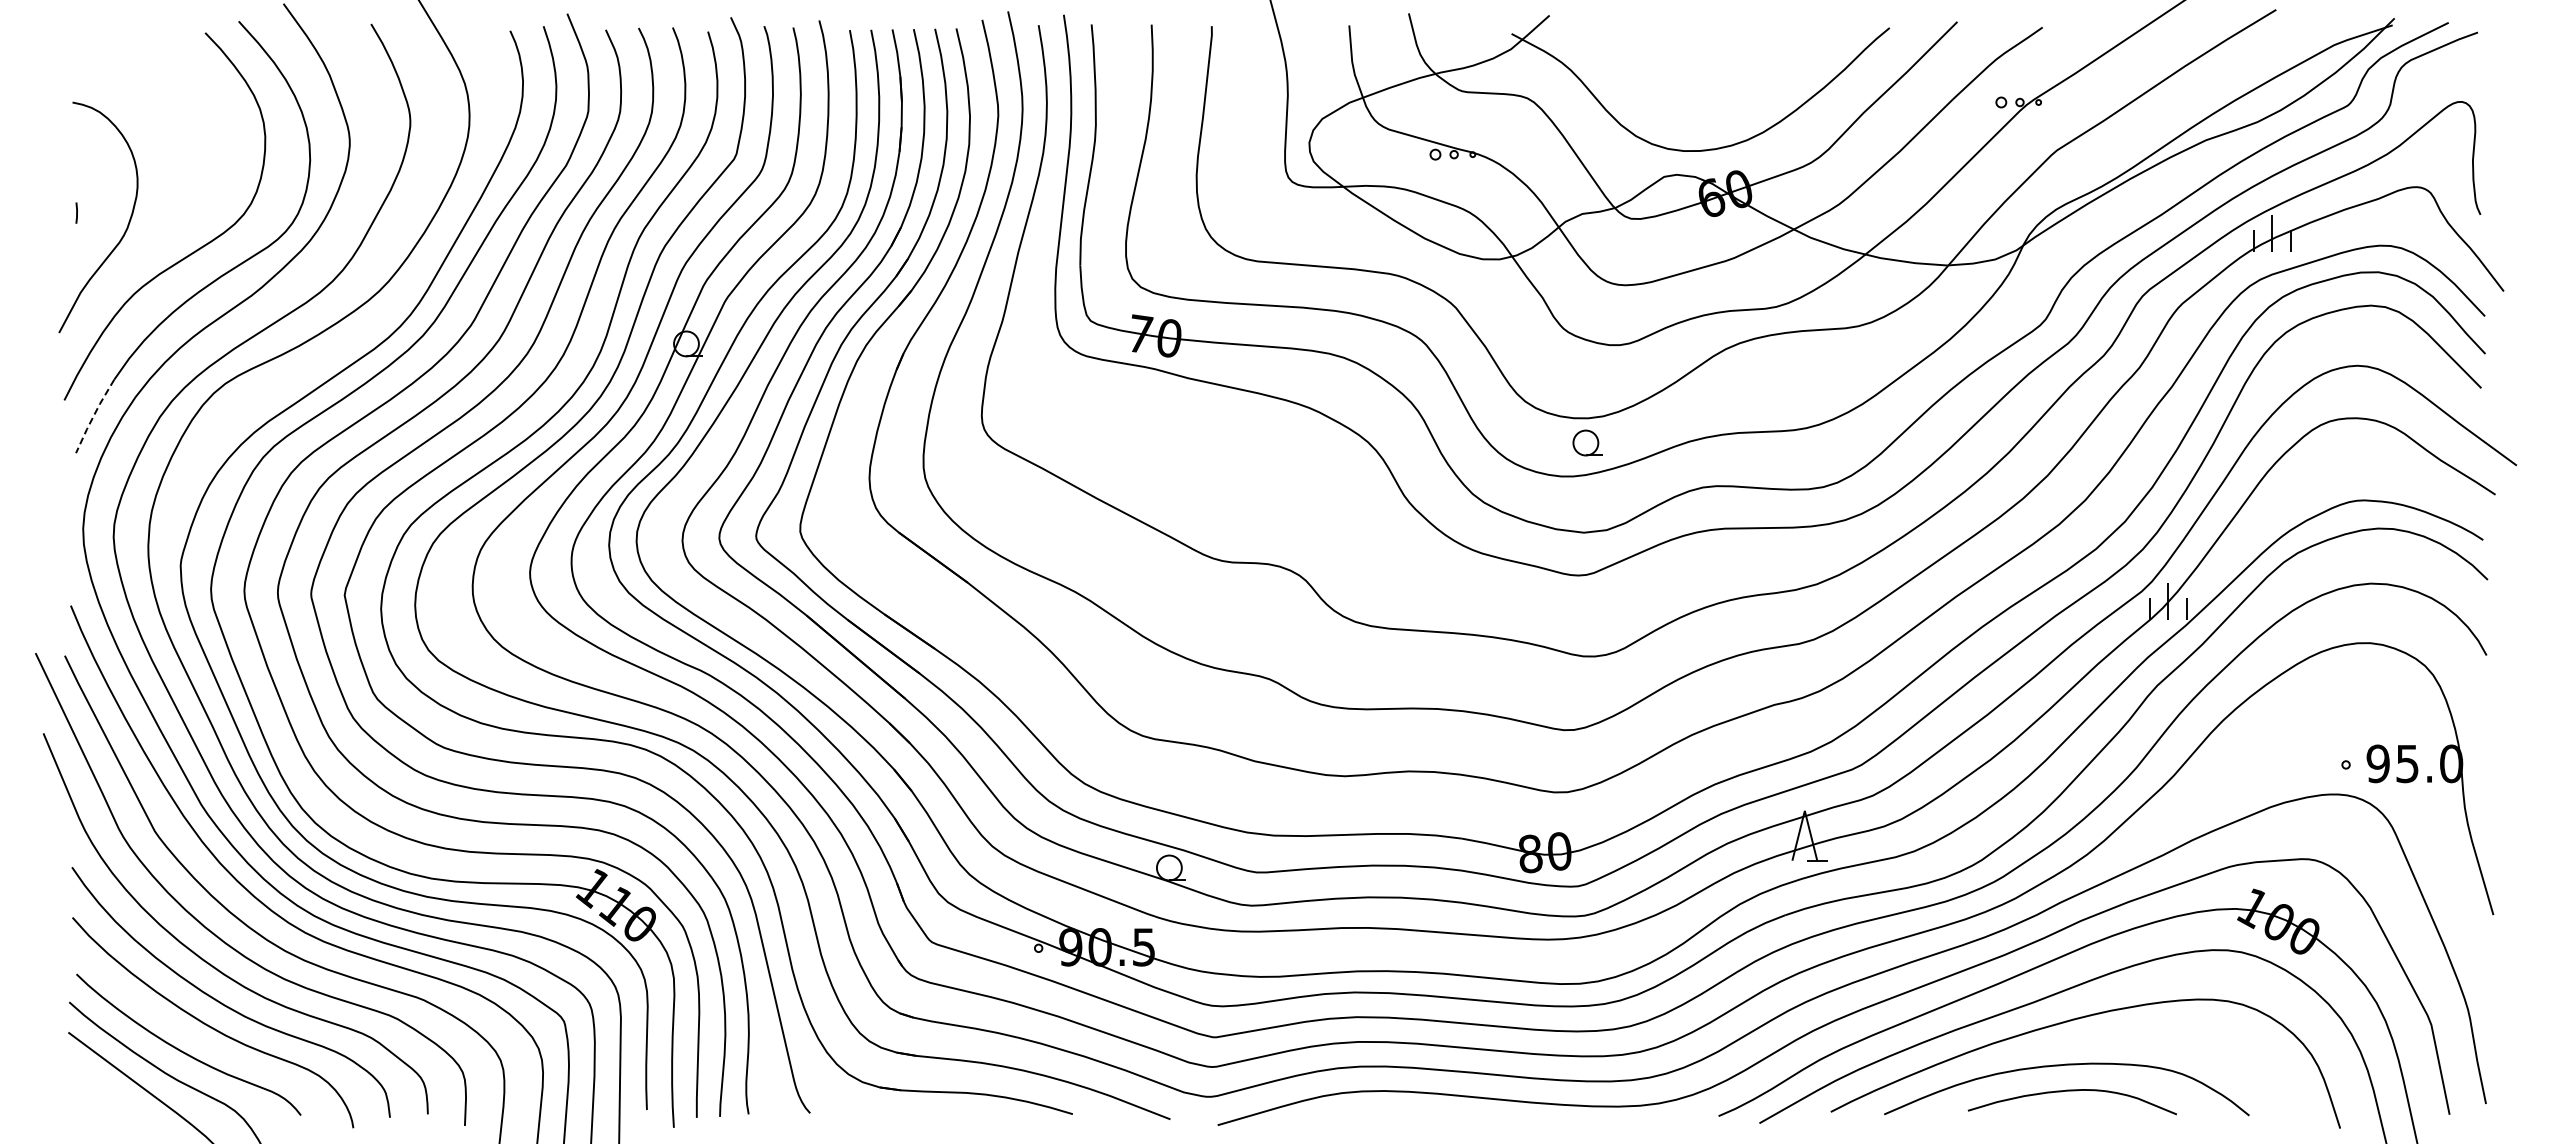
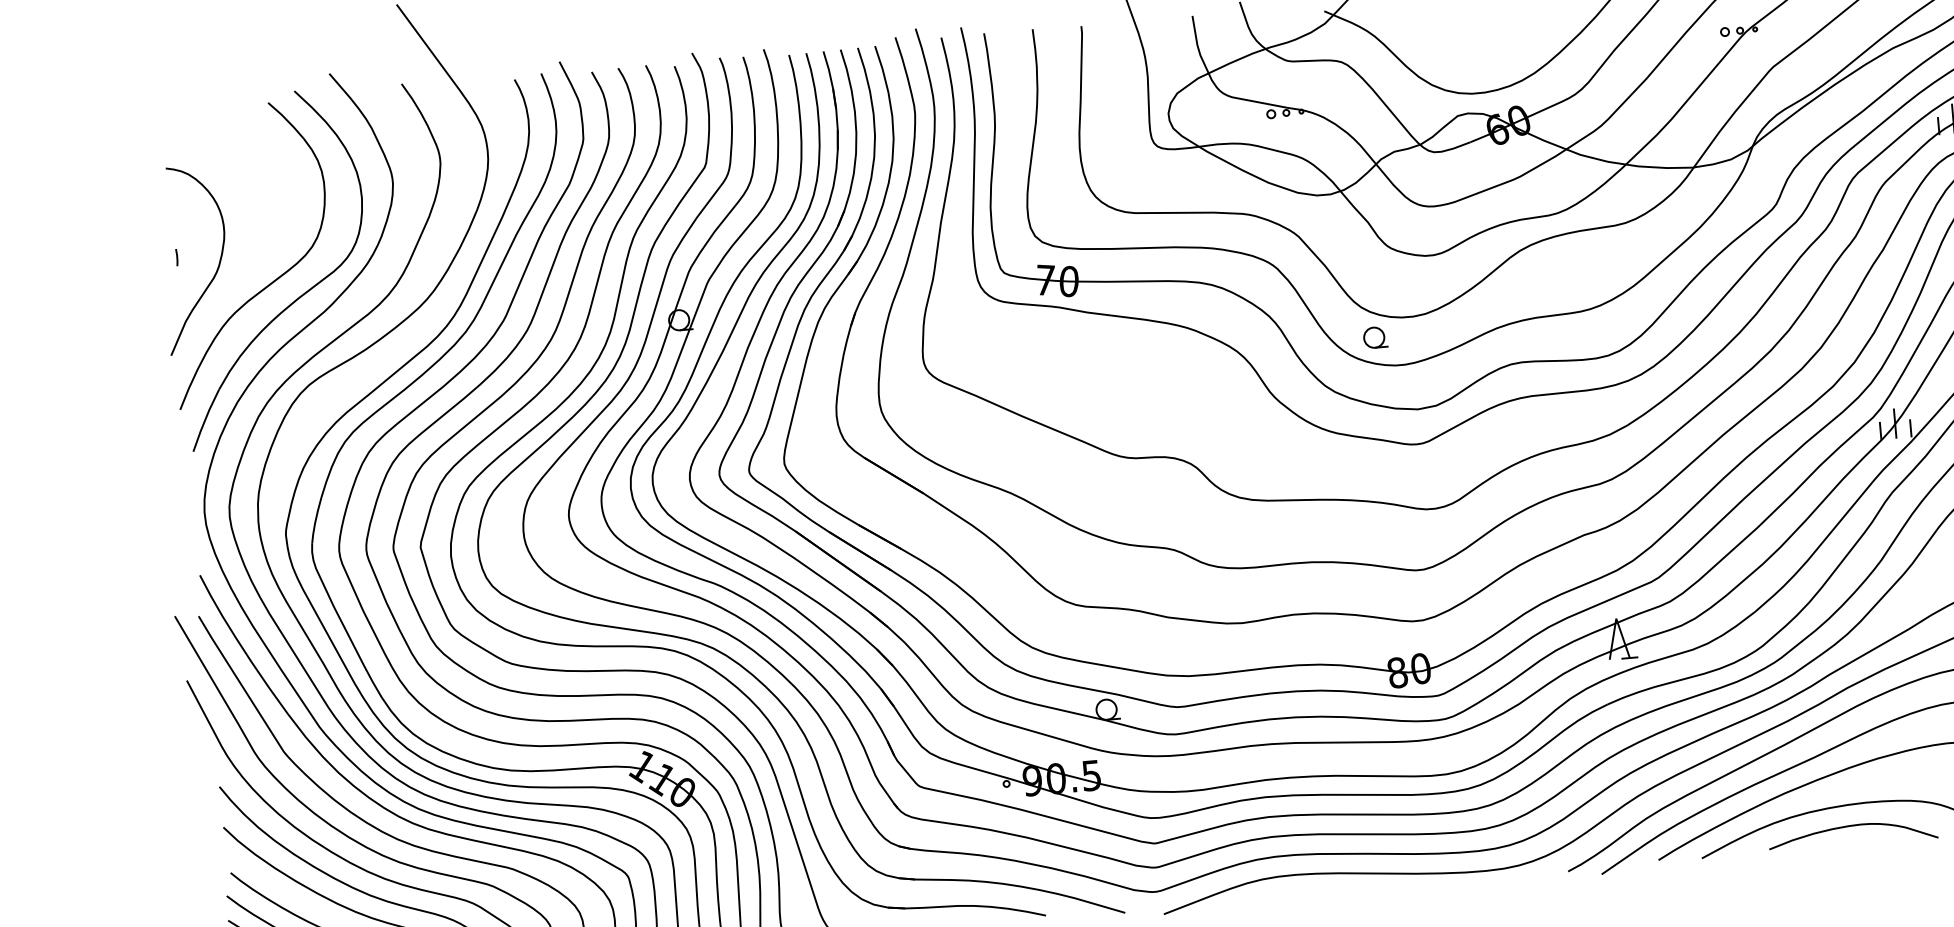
line: (93, 416) -> (204, 420), dashed -> solid
part: (1587, 442) -> (1375, 337), moved

